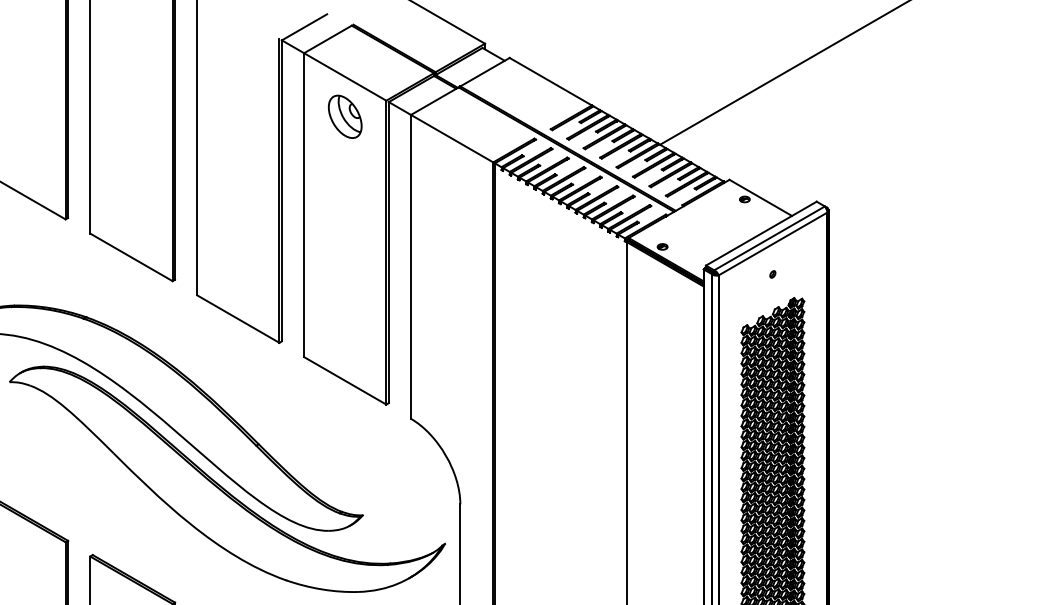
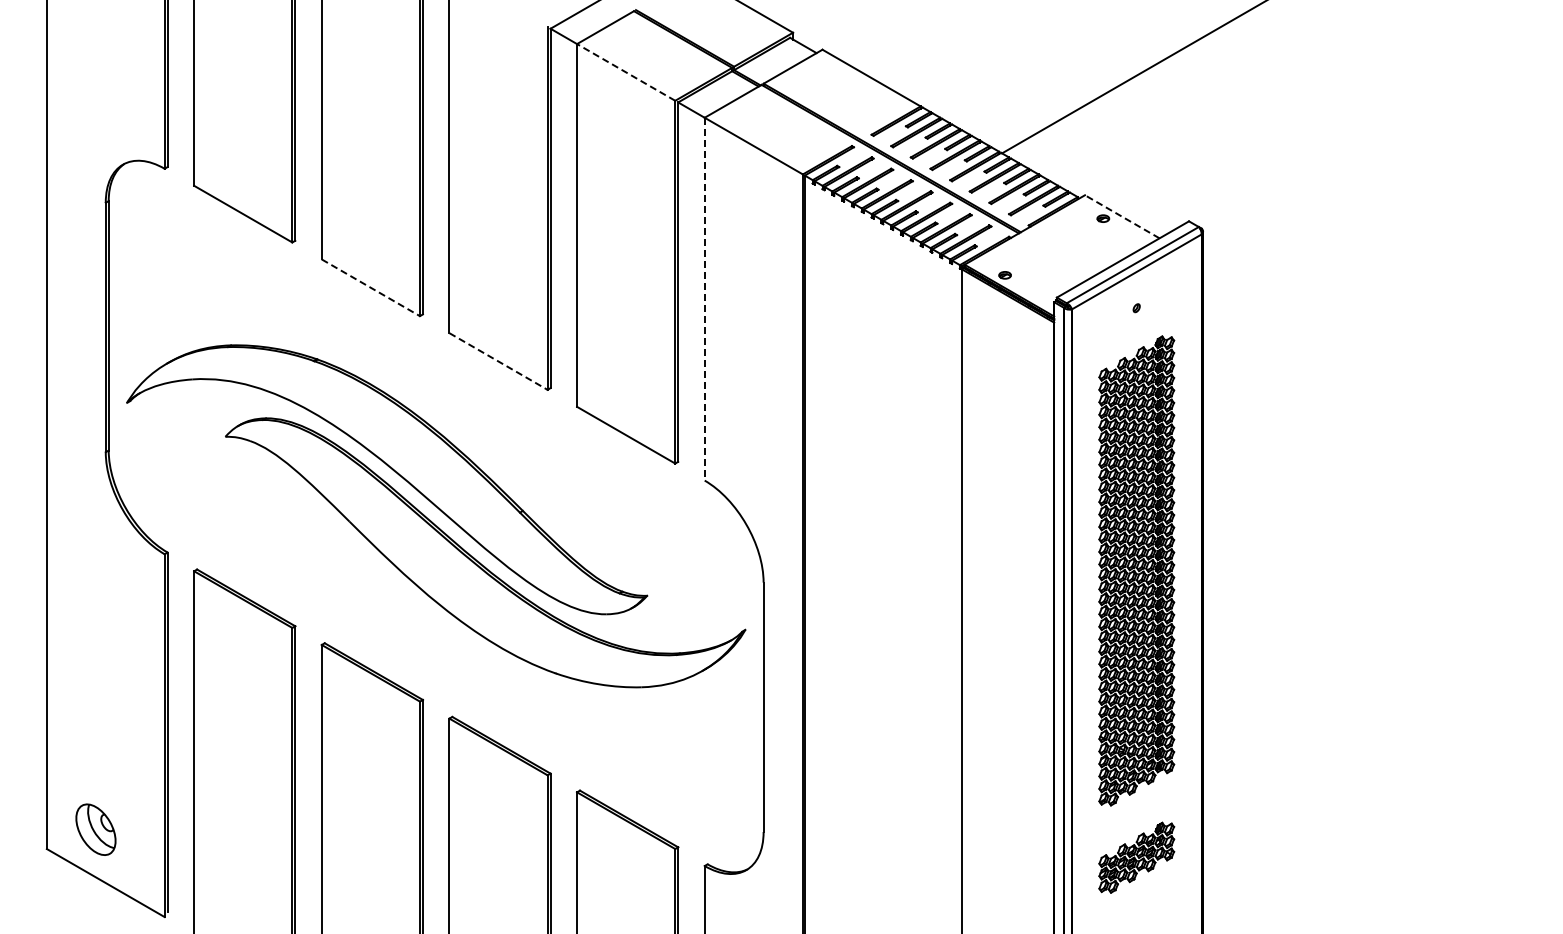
line: (345, 77) -> (626, 72), solid -> dashed
part: (344, 116) -> (625, 119), removed
line: (760, 197) -> (1121, 216), solid -> dashed
line: (131, 257) -> (370, 287), solid -> dashed
line: (410, 267) -> (704, 299), solid -> dashed
line: (238, 319) -> (498, 361), solid -> dashed

